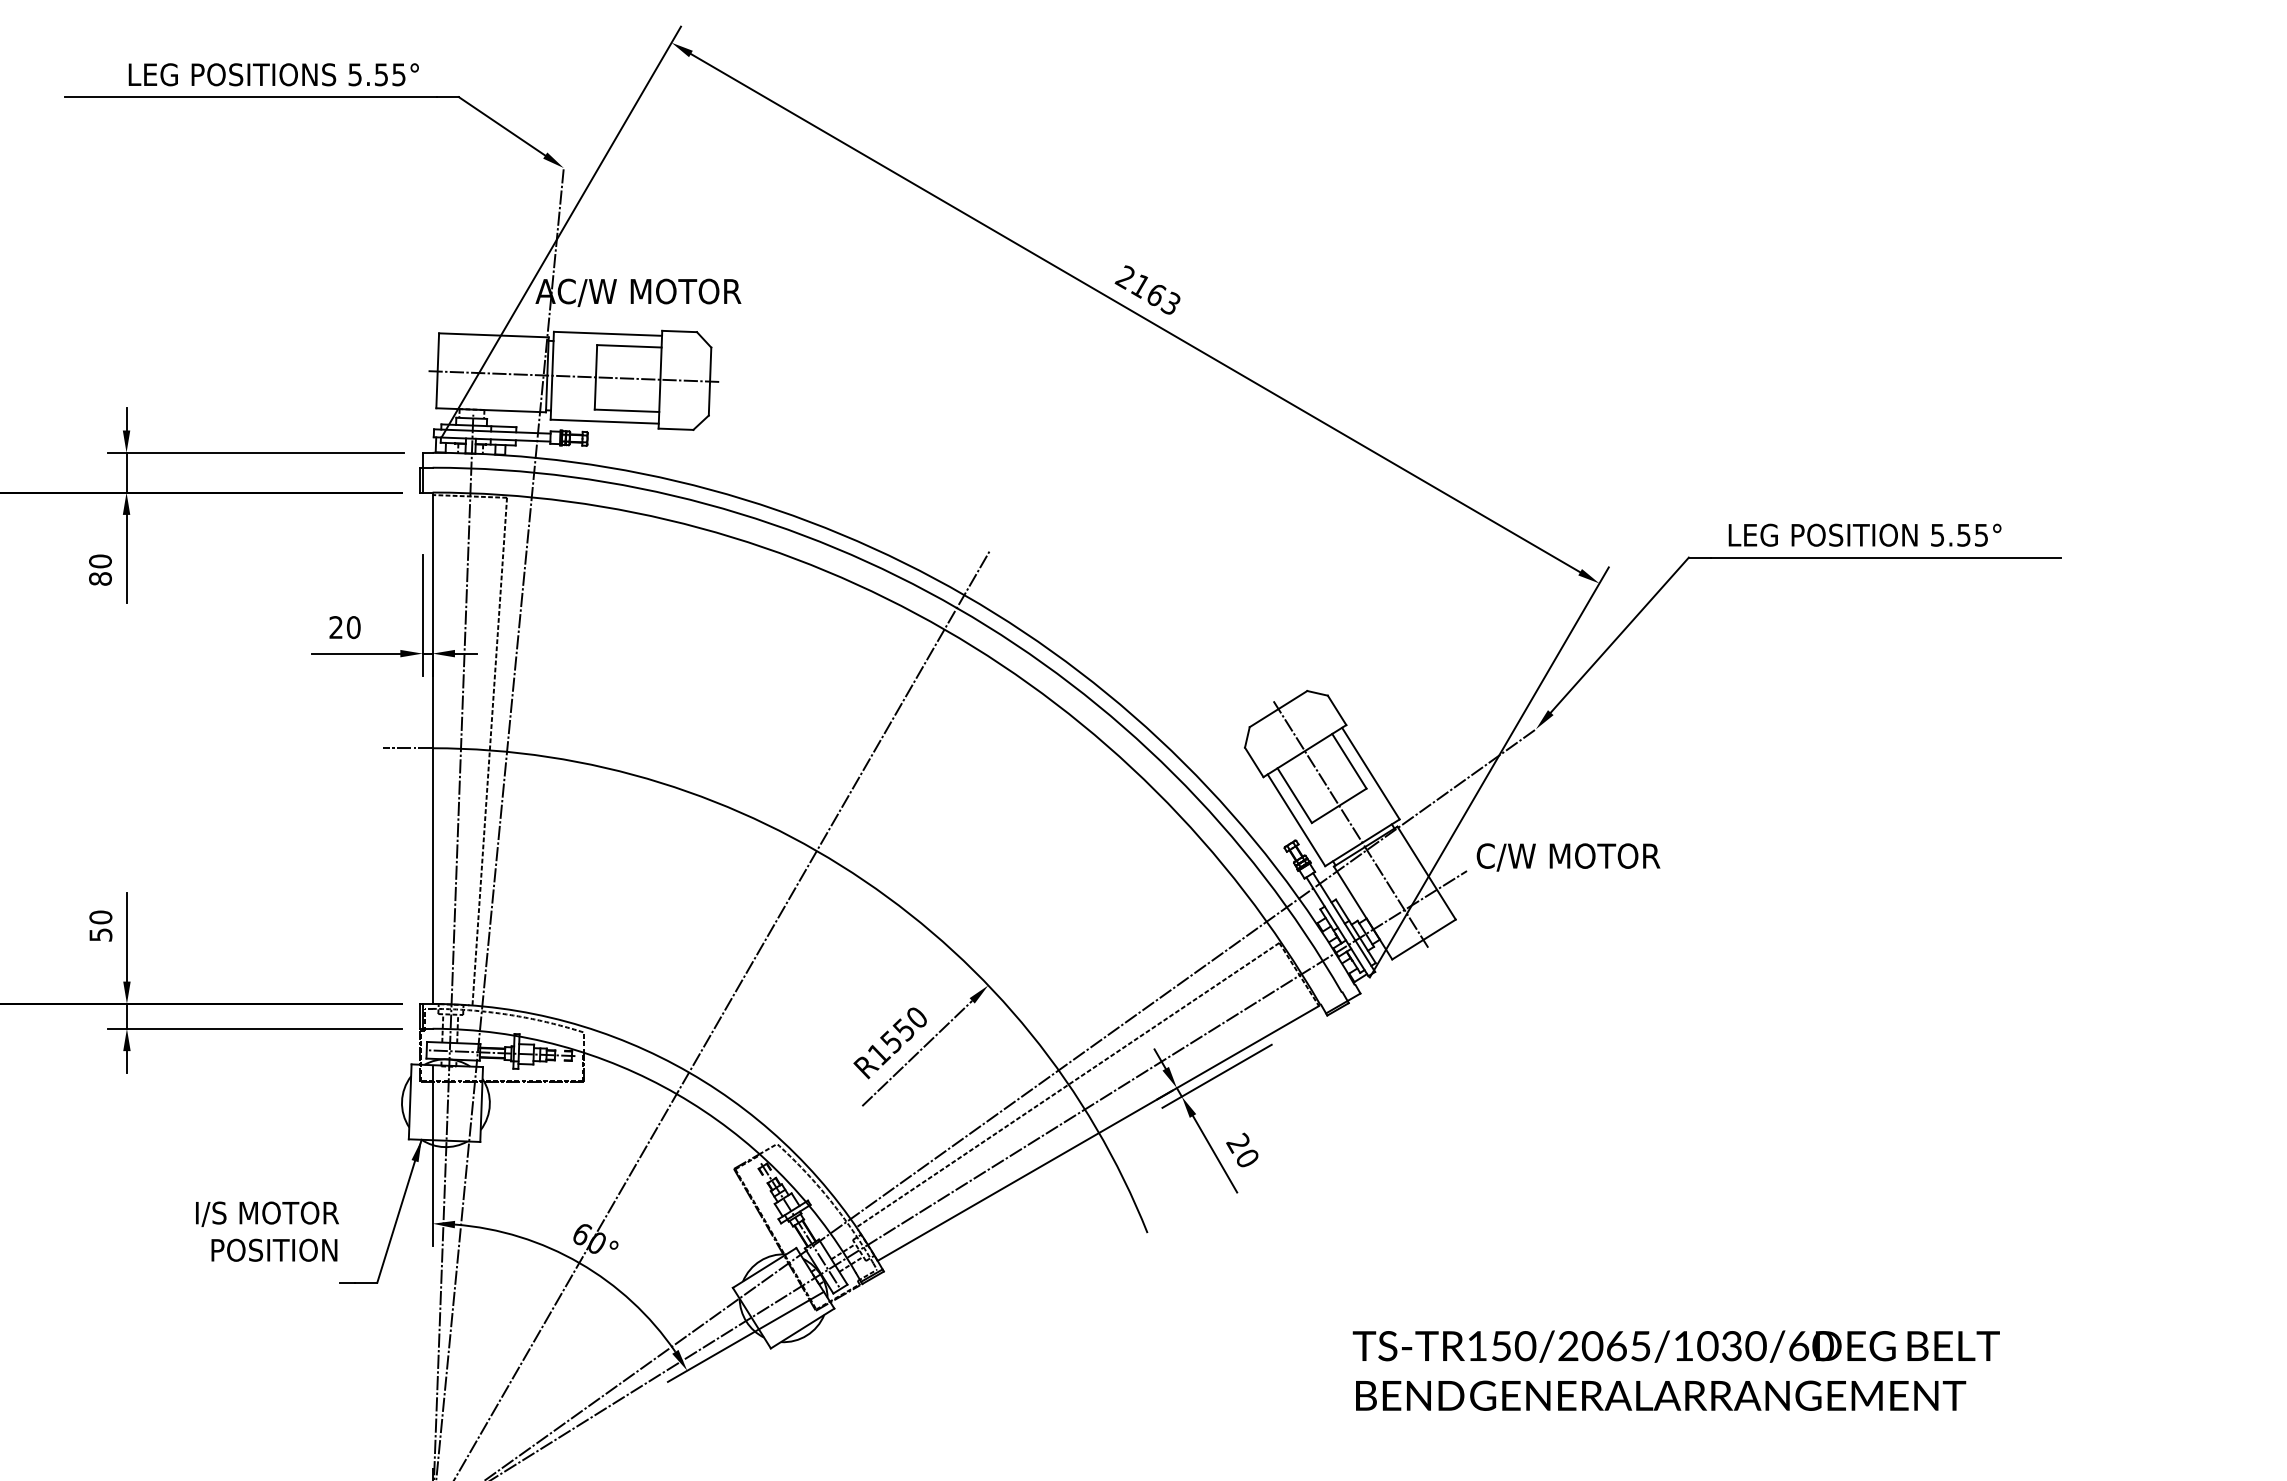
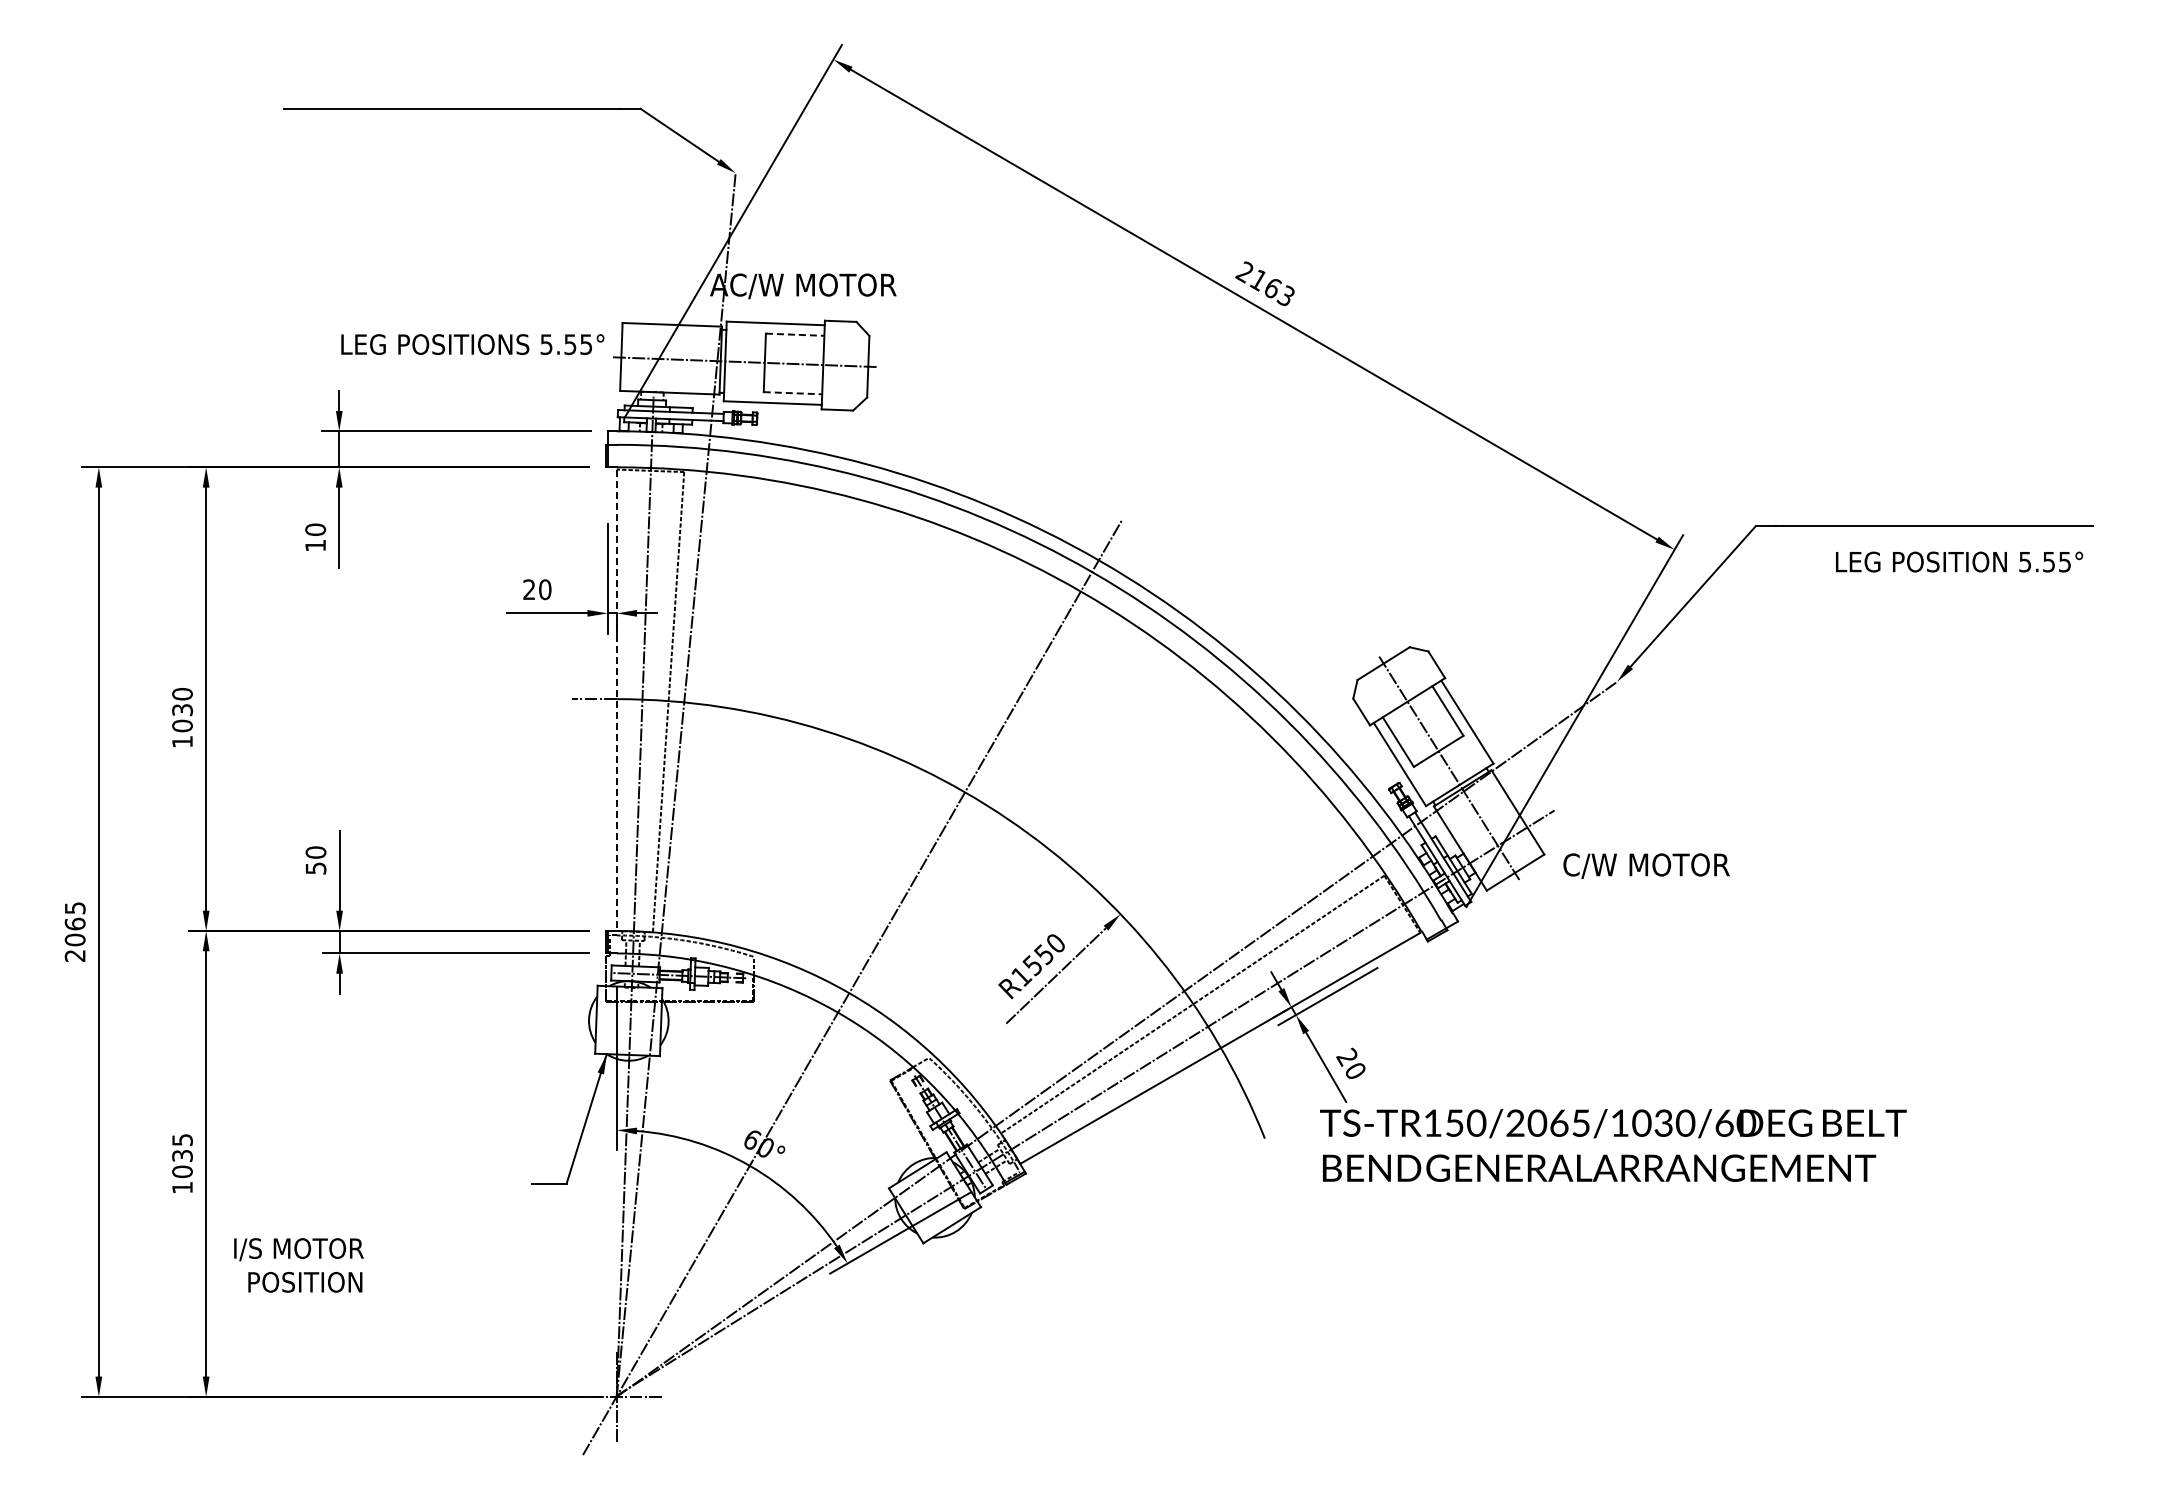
text: (273, 74) -> (472, 344), moved
line: (629, 346) -> (795, 334), solid -> dashed
line: (627, 411) -> (793, 393), solid -> dashed
text: (1865, 534) -> (1959, 561), moved
text: (100, 578) -> (315, 545), 80 -> 10
line: (432, 749) -> (616, 700), solid -> dashed
text: (1568, 856) -> (1646, 865), moved
text: (266, 1231) -> (298, 1265), moved
text: (1676, 1370) -> (1613, 1145), moved

